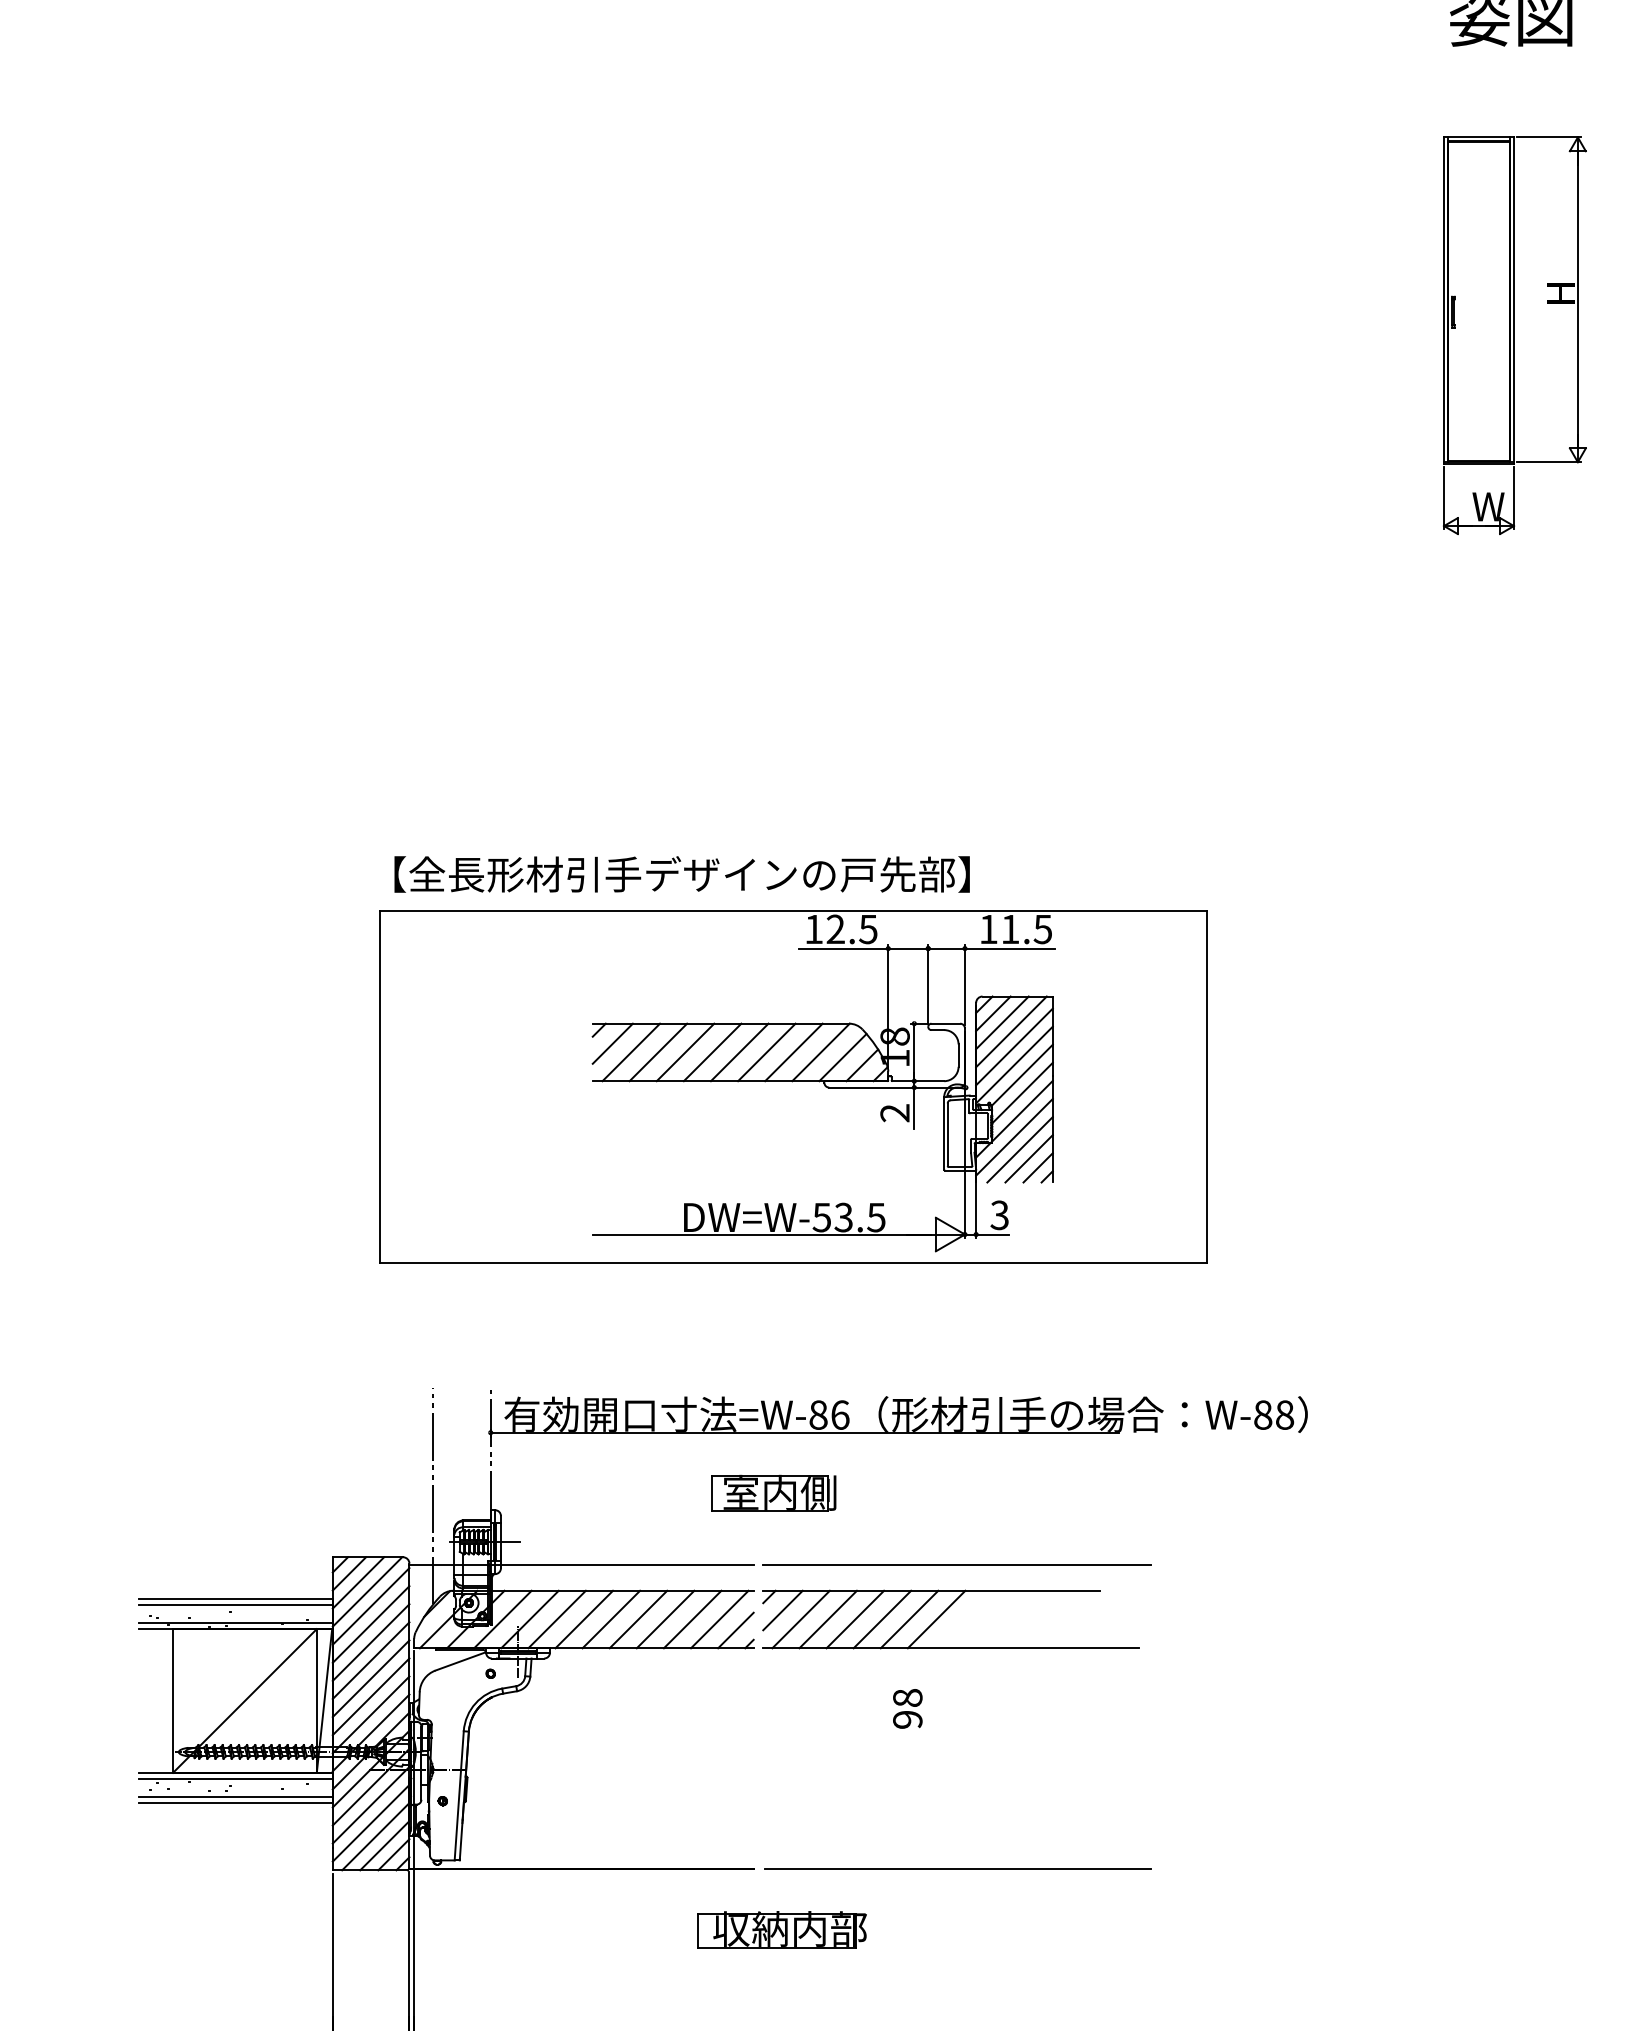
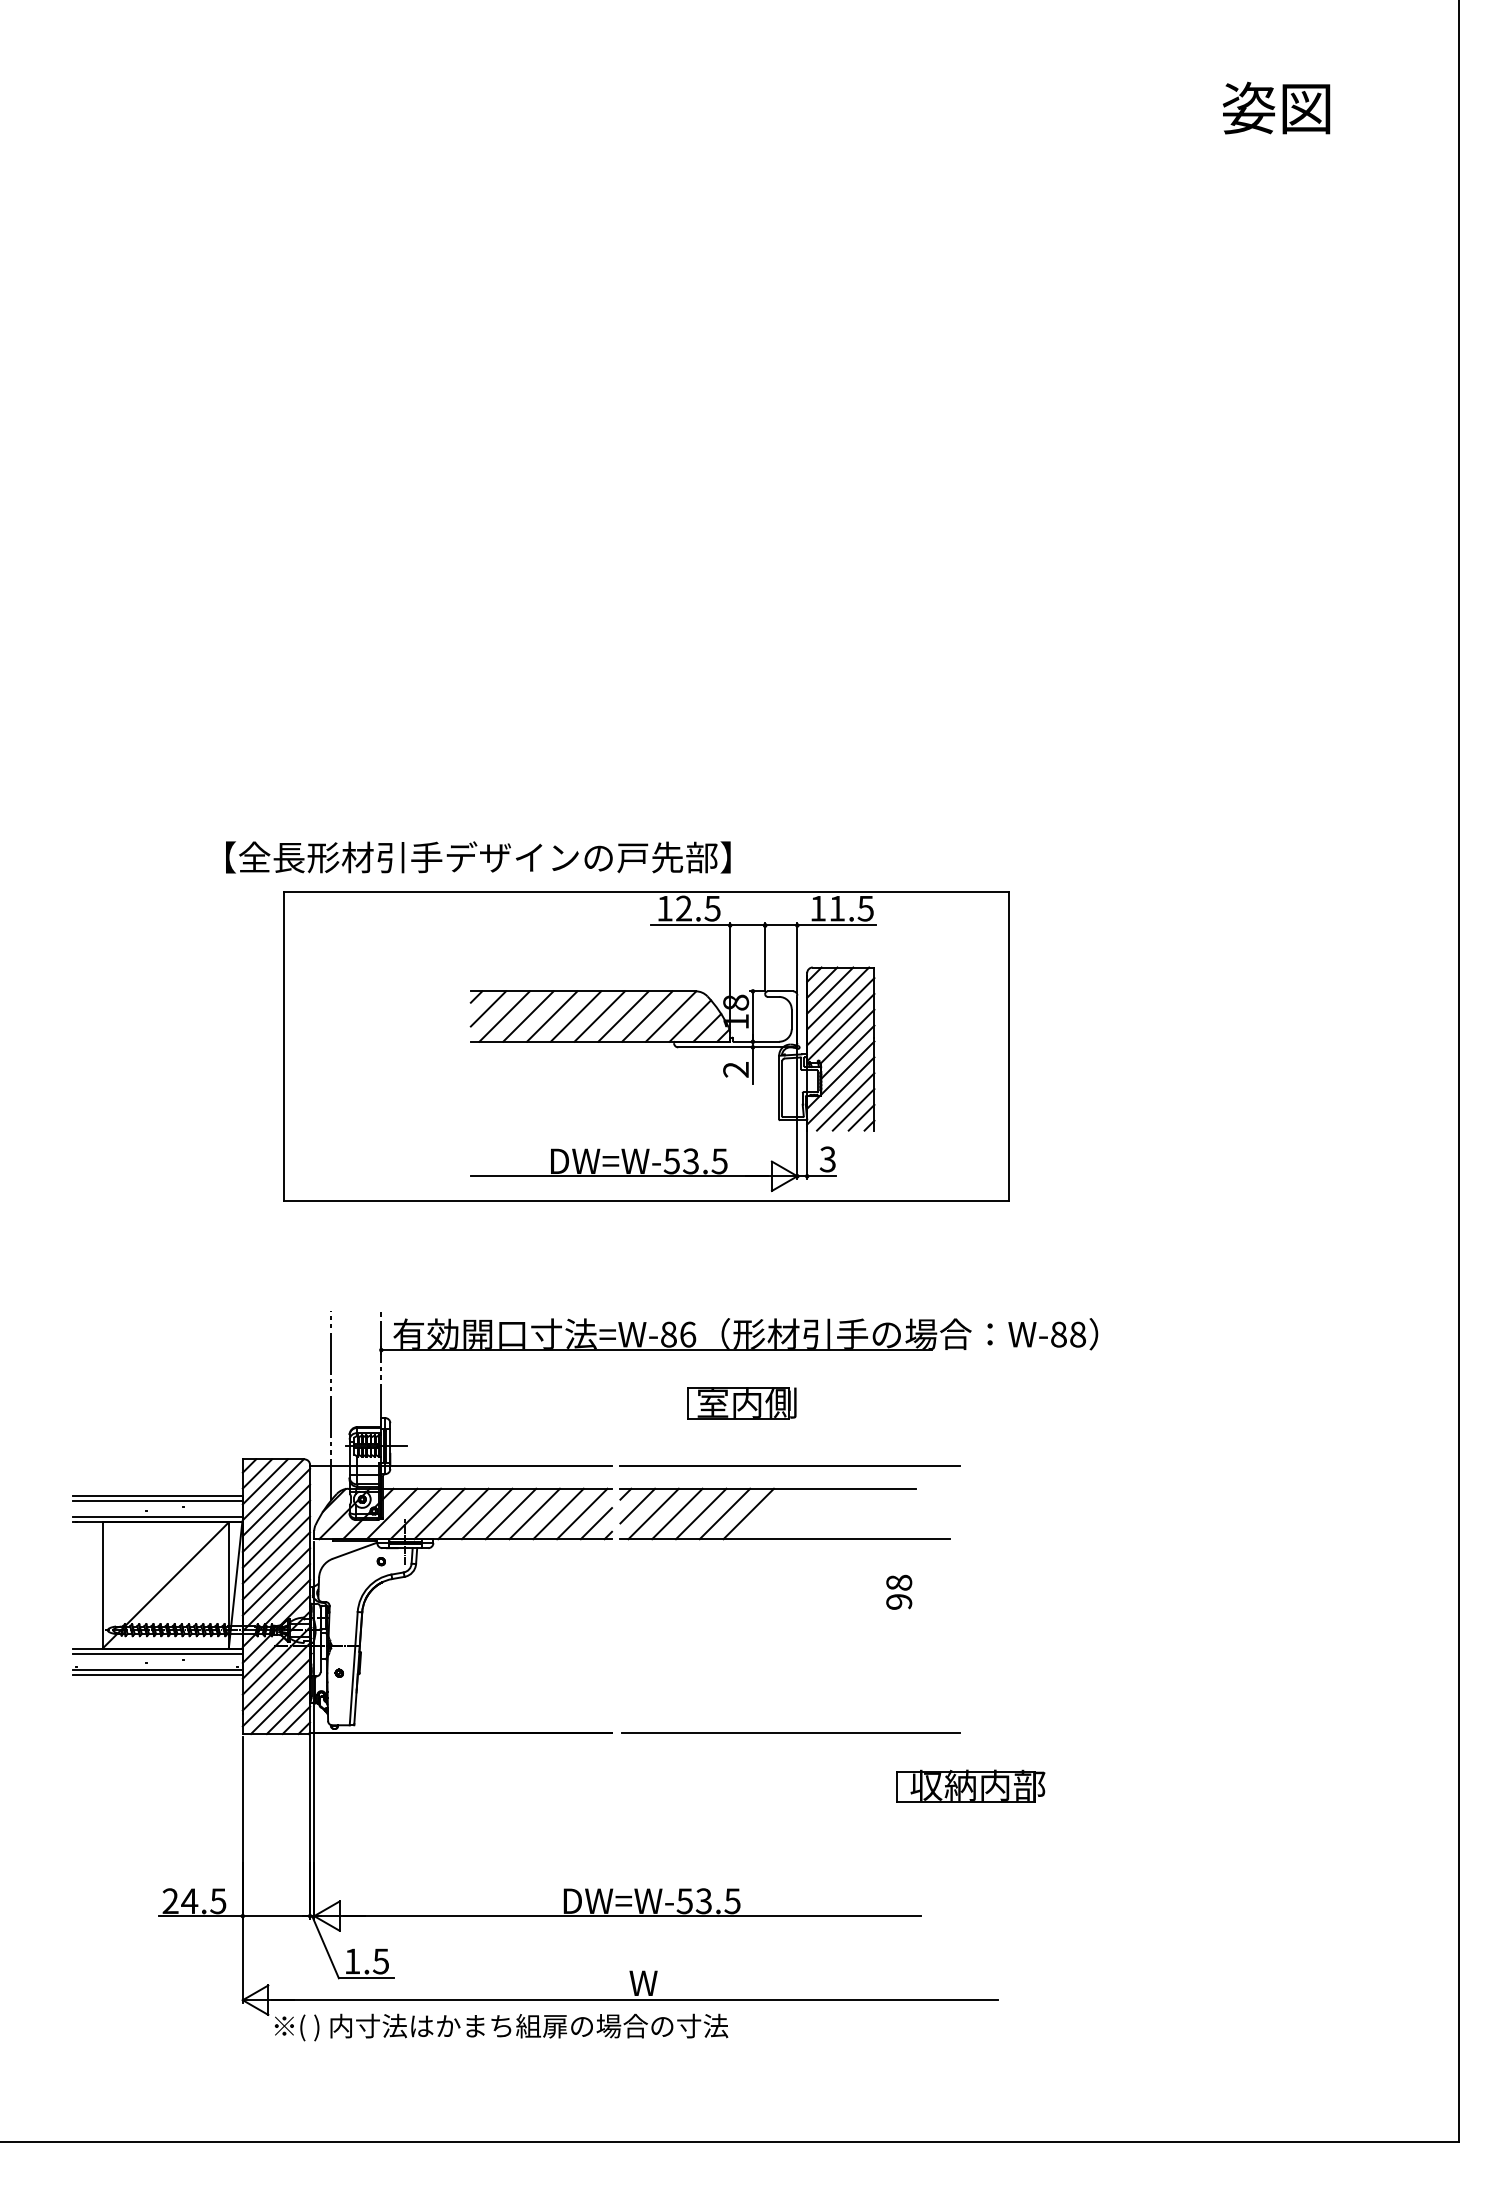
part: (1514, 335) -> (1279, 387), removed
text: (682, 874) -> (478, 857), moved
part: (773, 1493) -> (741, 1403), moved
line: (936, 1618) -> (772, 1513), removed
text: (908, 1707) -> (899, 1591), moved
part: (781, 1929) -> (970, 1785), moved

